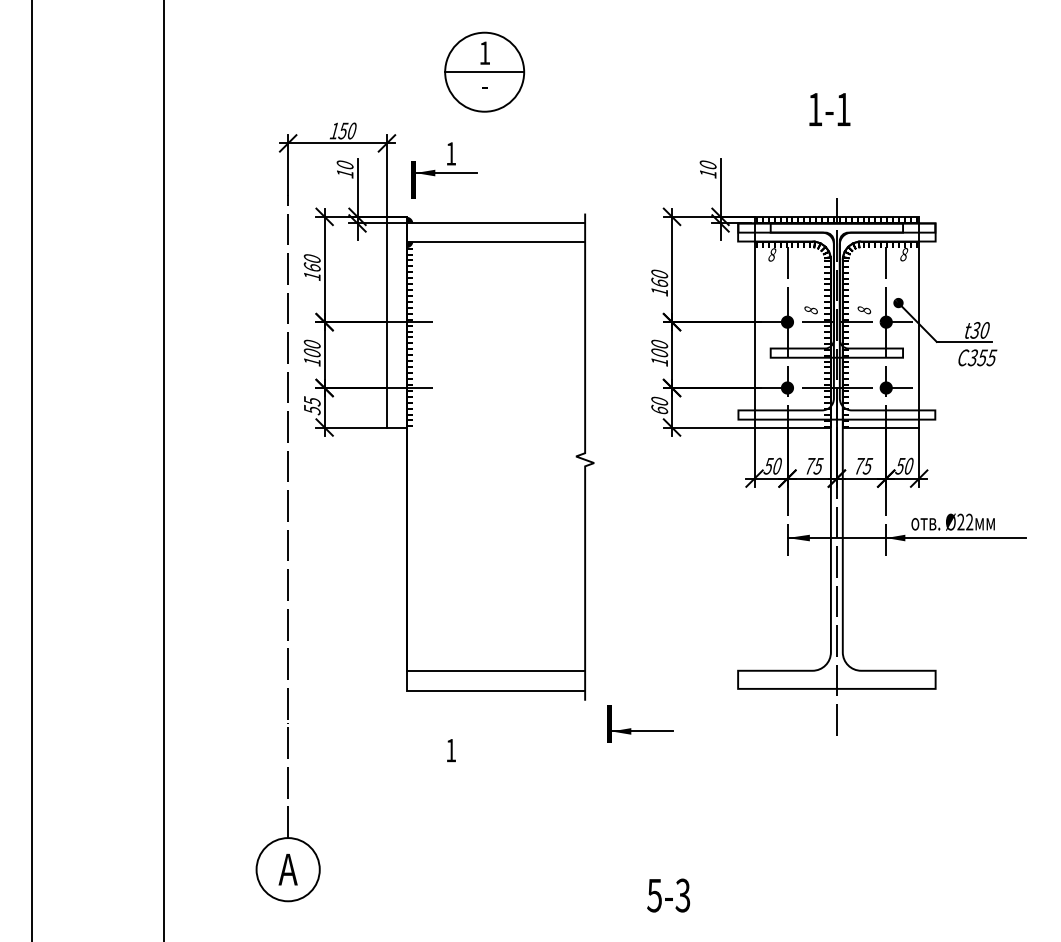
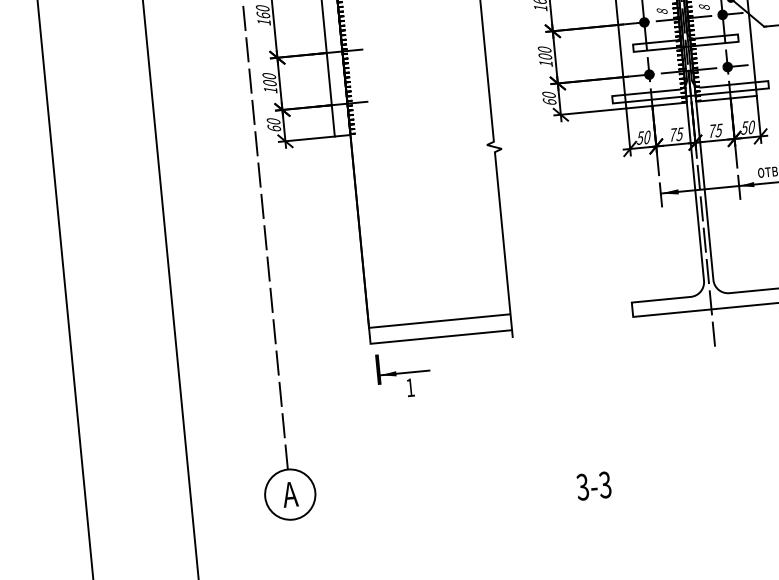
text: (311, 405) -> (273, 124), 55 -> 60
part: (640, 730) -> (403, 372), moved
text: (654, 895) -> (582, 487), 5-3 -> 3-3

